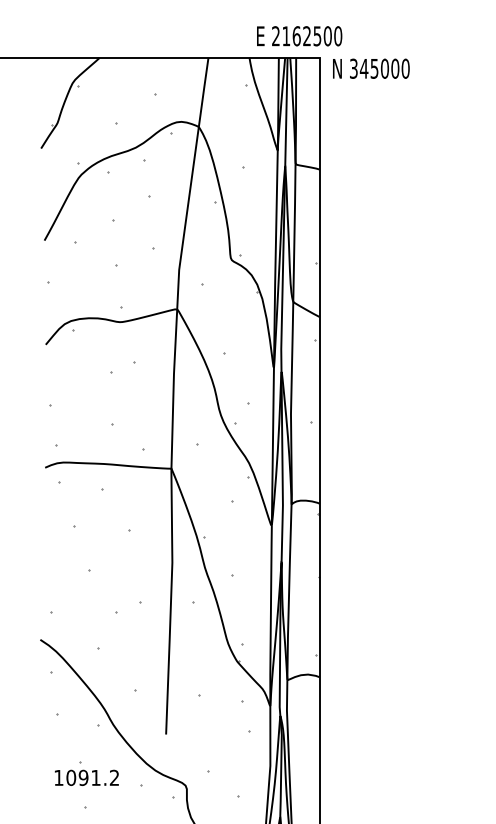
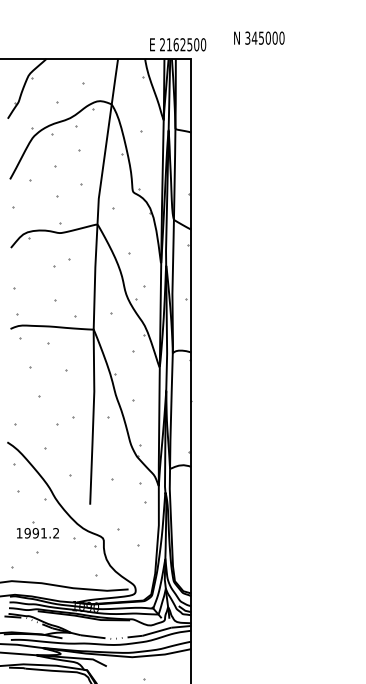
text: (371, 67) -> (259, 37), moved
text: (70, 778) -> (27, 533), 1091.2 -> 1991.2

